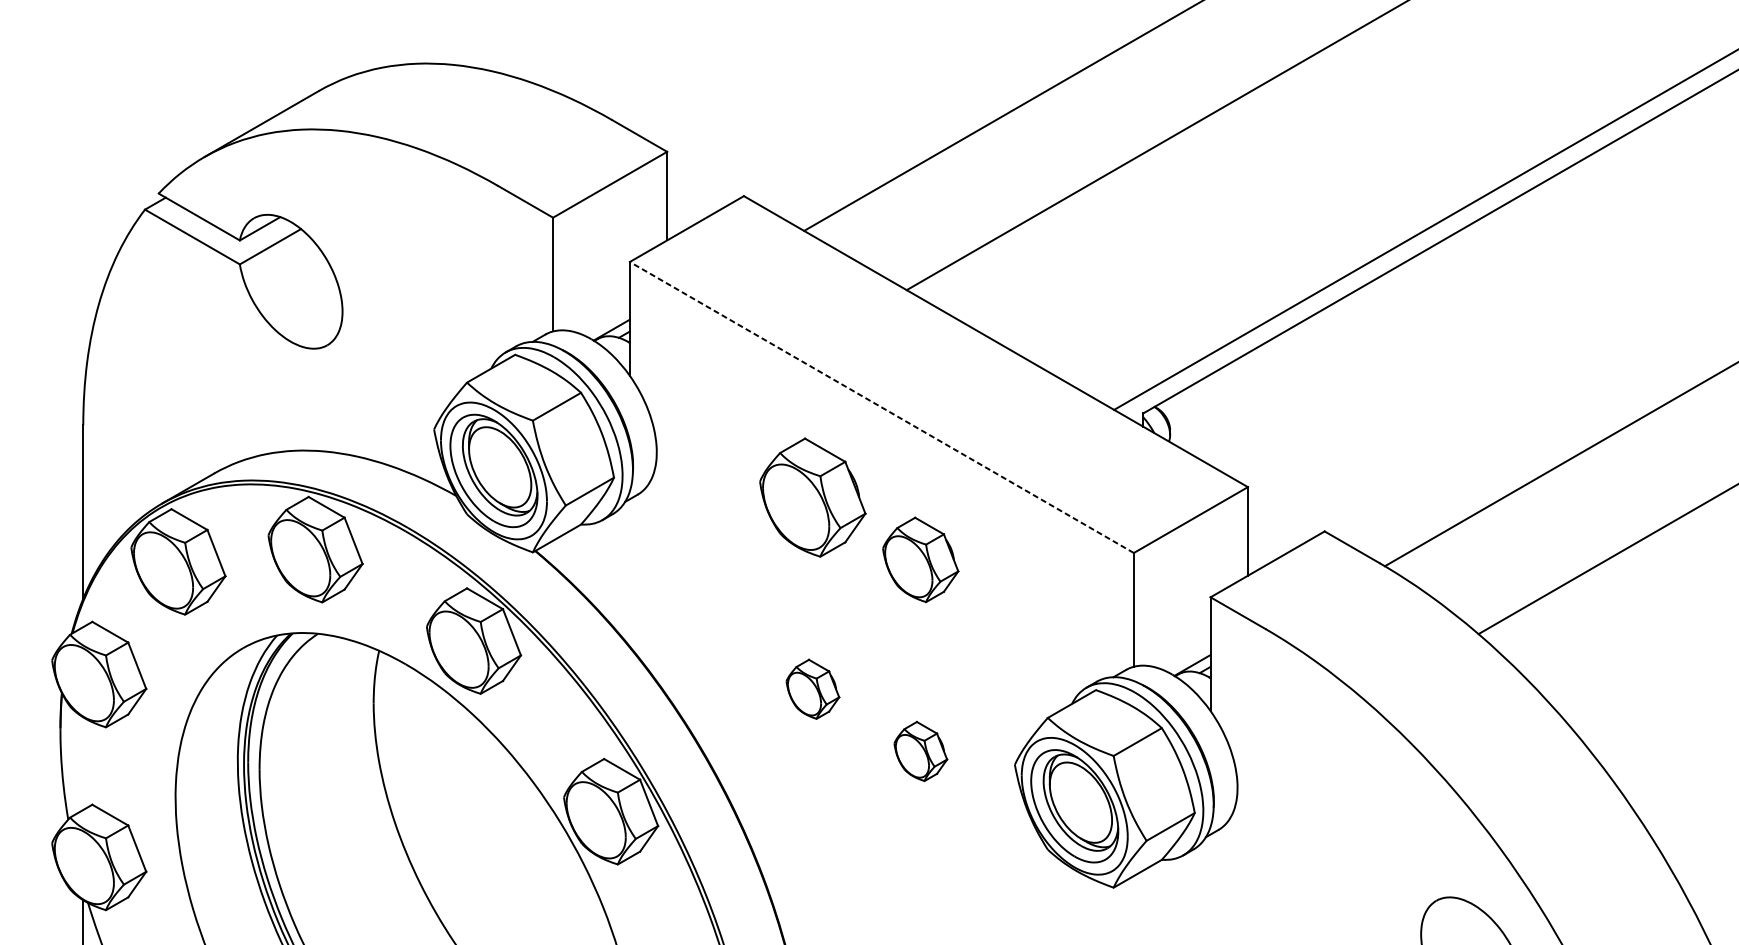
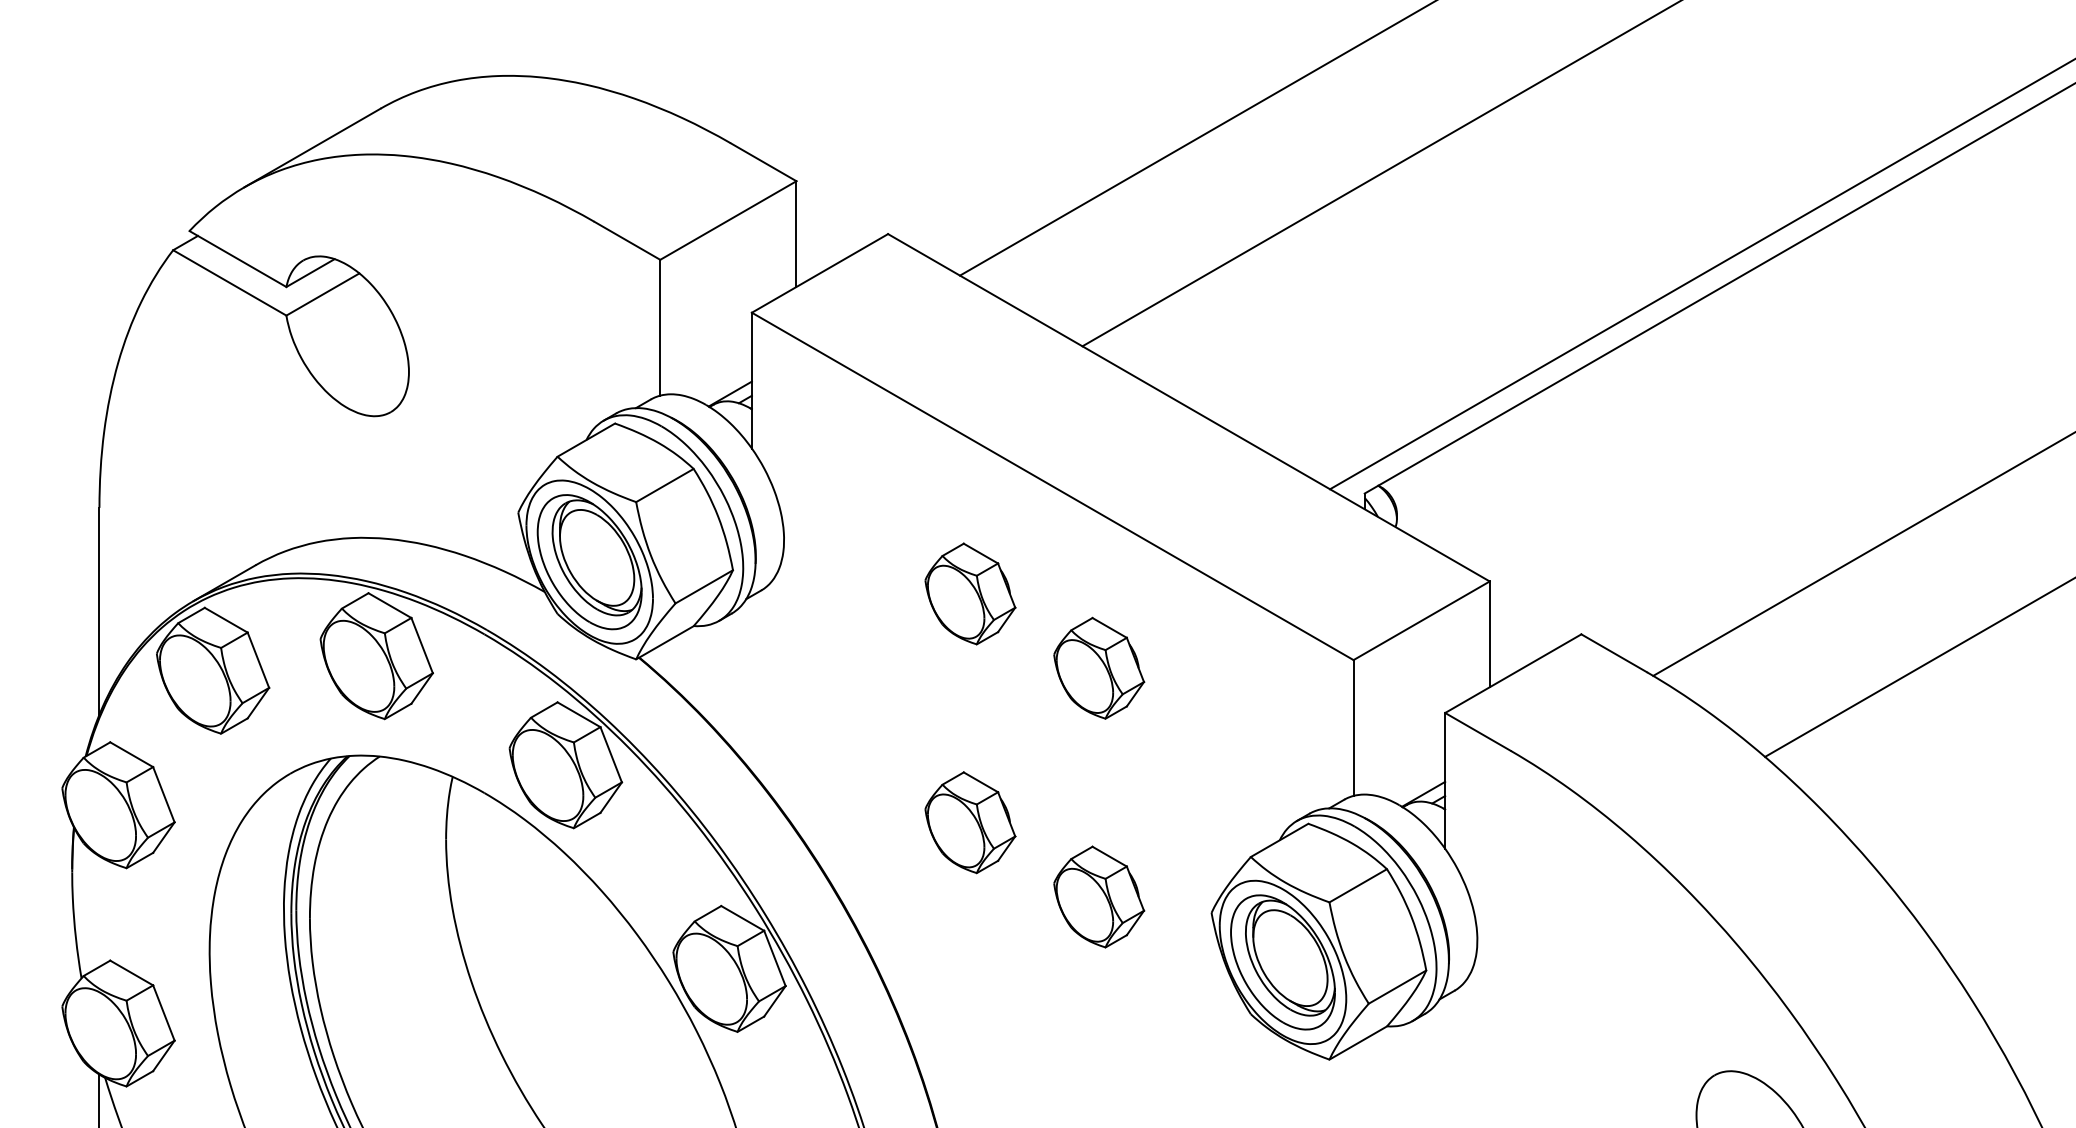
line: (881, 407) -> (1052, 486), dashed -> solid
part: (812, 497) -> (970, 593), size x0.71
part: (812, 689) -> (970, 822), size x1.43
part: (921, 751) -> (1099, 896), size x1.43

